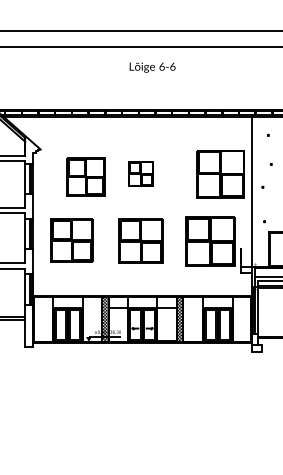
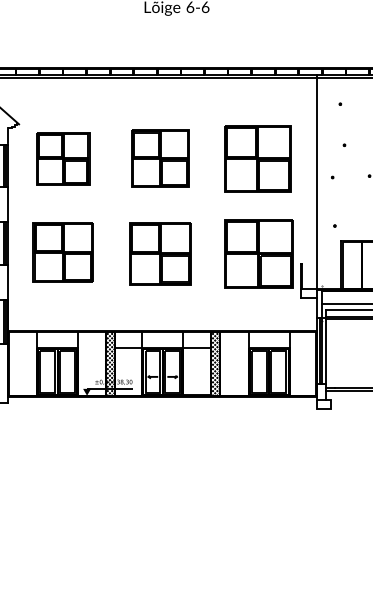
part: (140, 173) -> (159, 158), size x1.67
part: (220, 174) -> (257, 159), moved
part: (85, 176) -> (62, 158), moved

